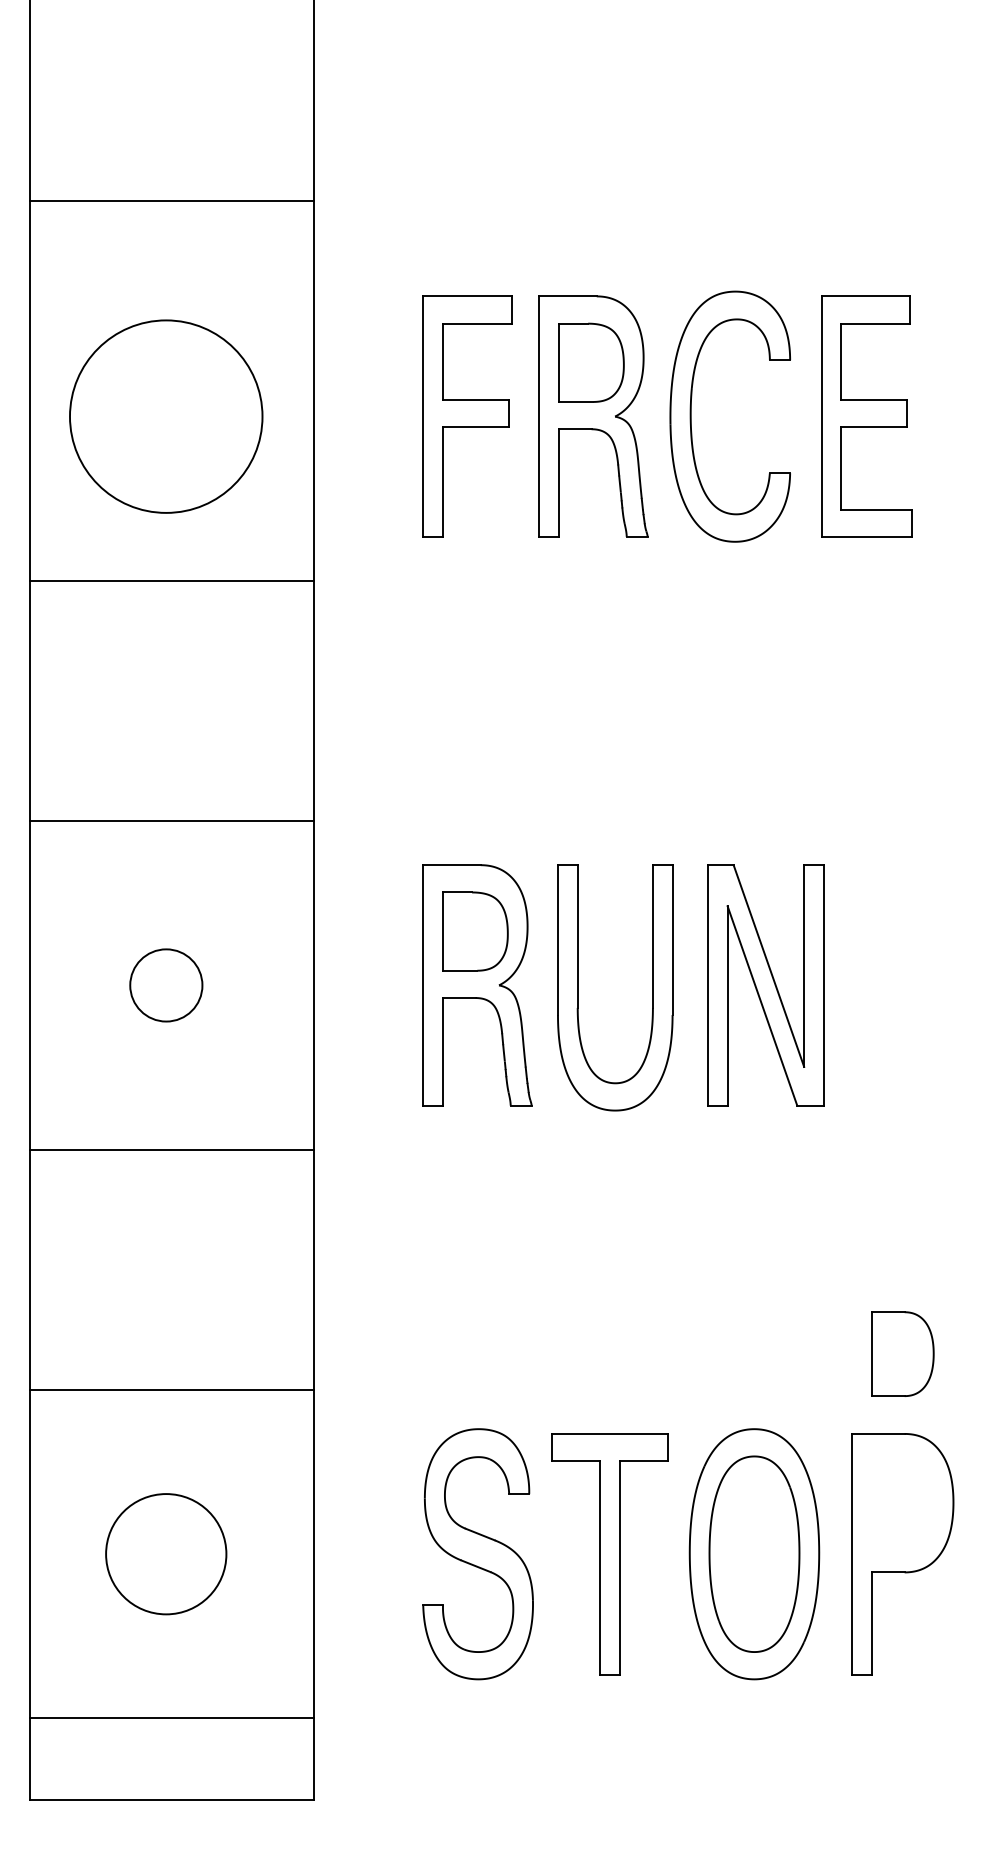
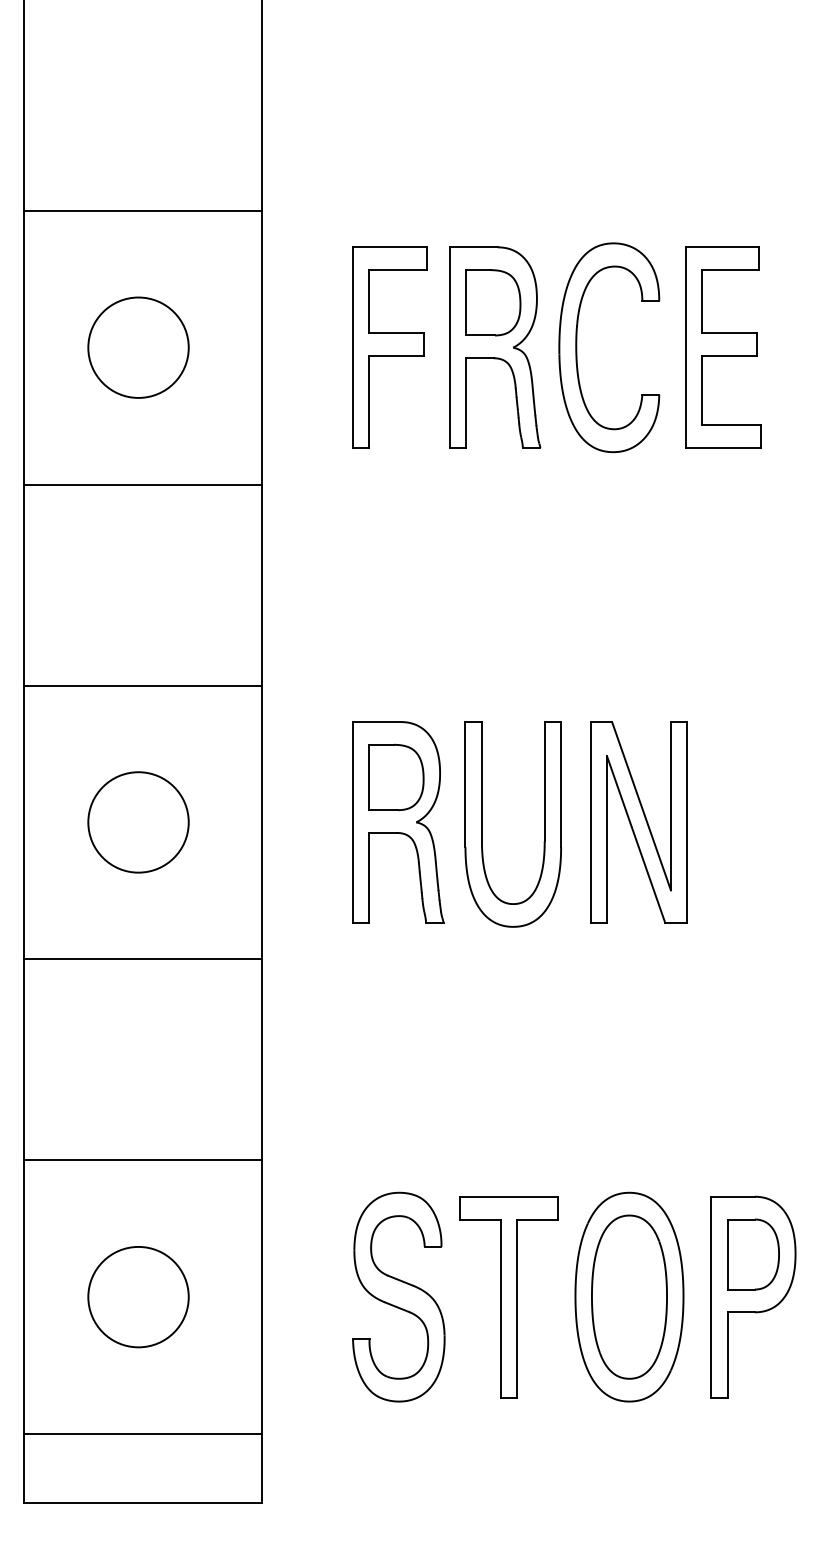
line: (171, 200) -> (142, 210), moved
circle: (166, 416) -> (138, 347), size x0.62
circle: (166, 985) -> (138, 822), size x1.67
part: (902, 1353) -> (753, 1253), moved

